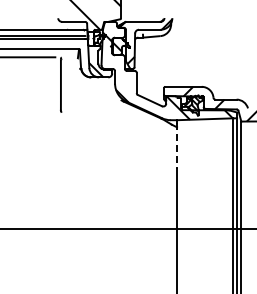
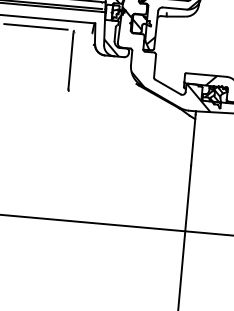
line: (176, 146) -> (192, 140), dashed -> solid

